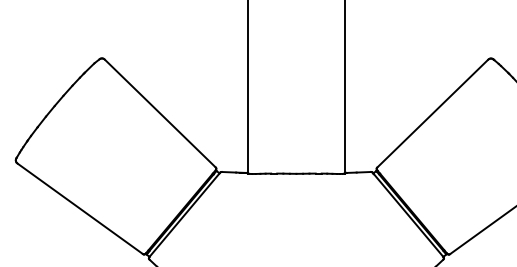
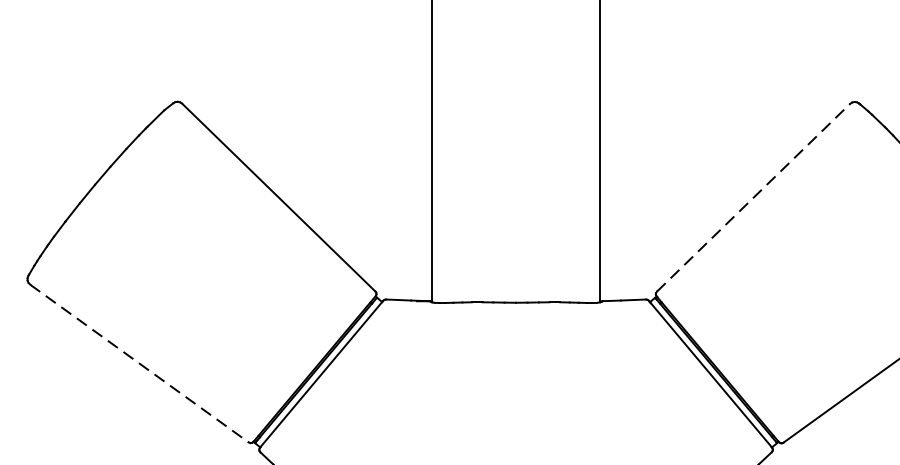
line: (433, 113) -> (754, 197), solid -> dashed
line: (80, 209) -> (140, 364), solid -> dashed

